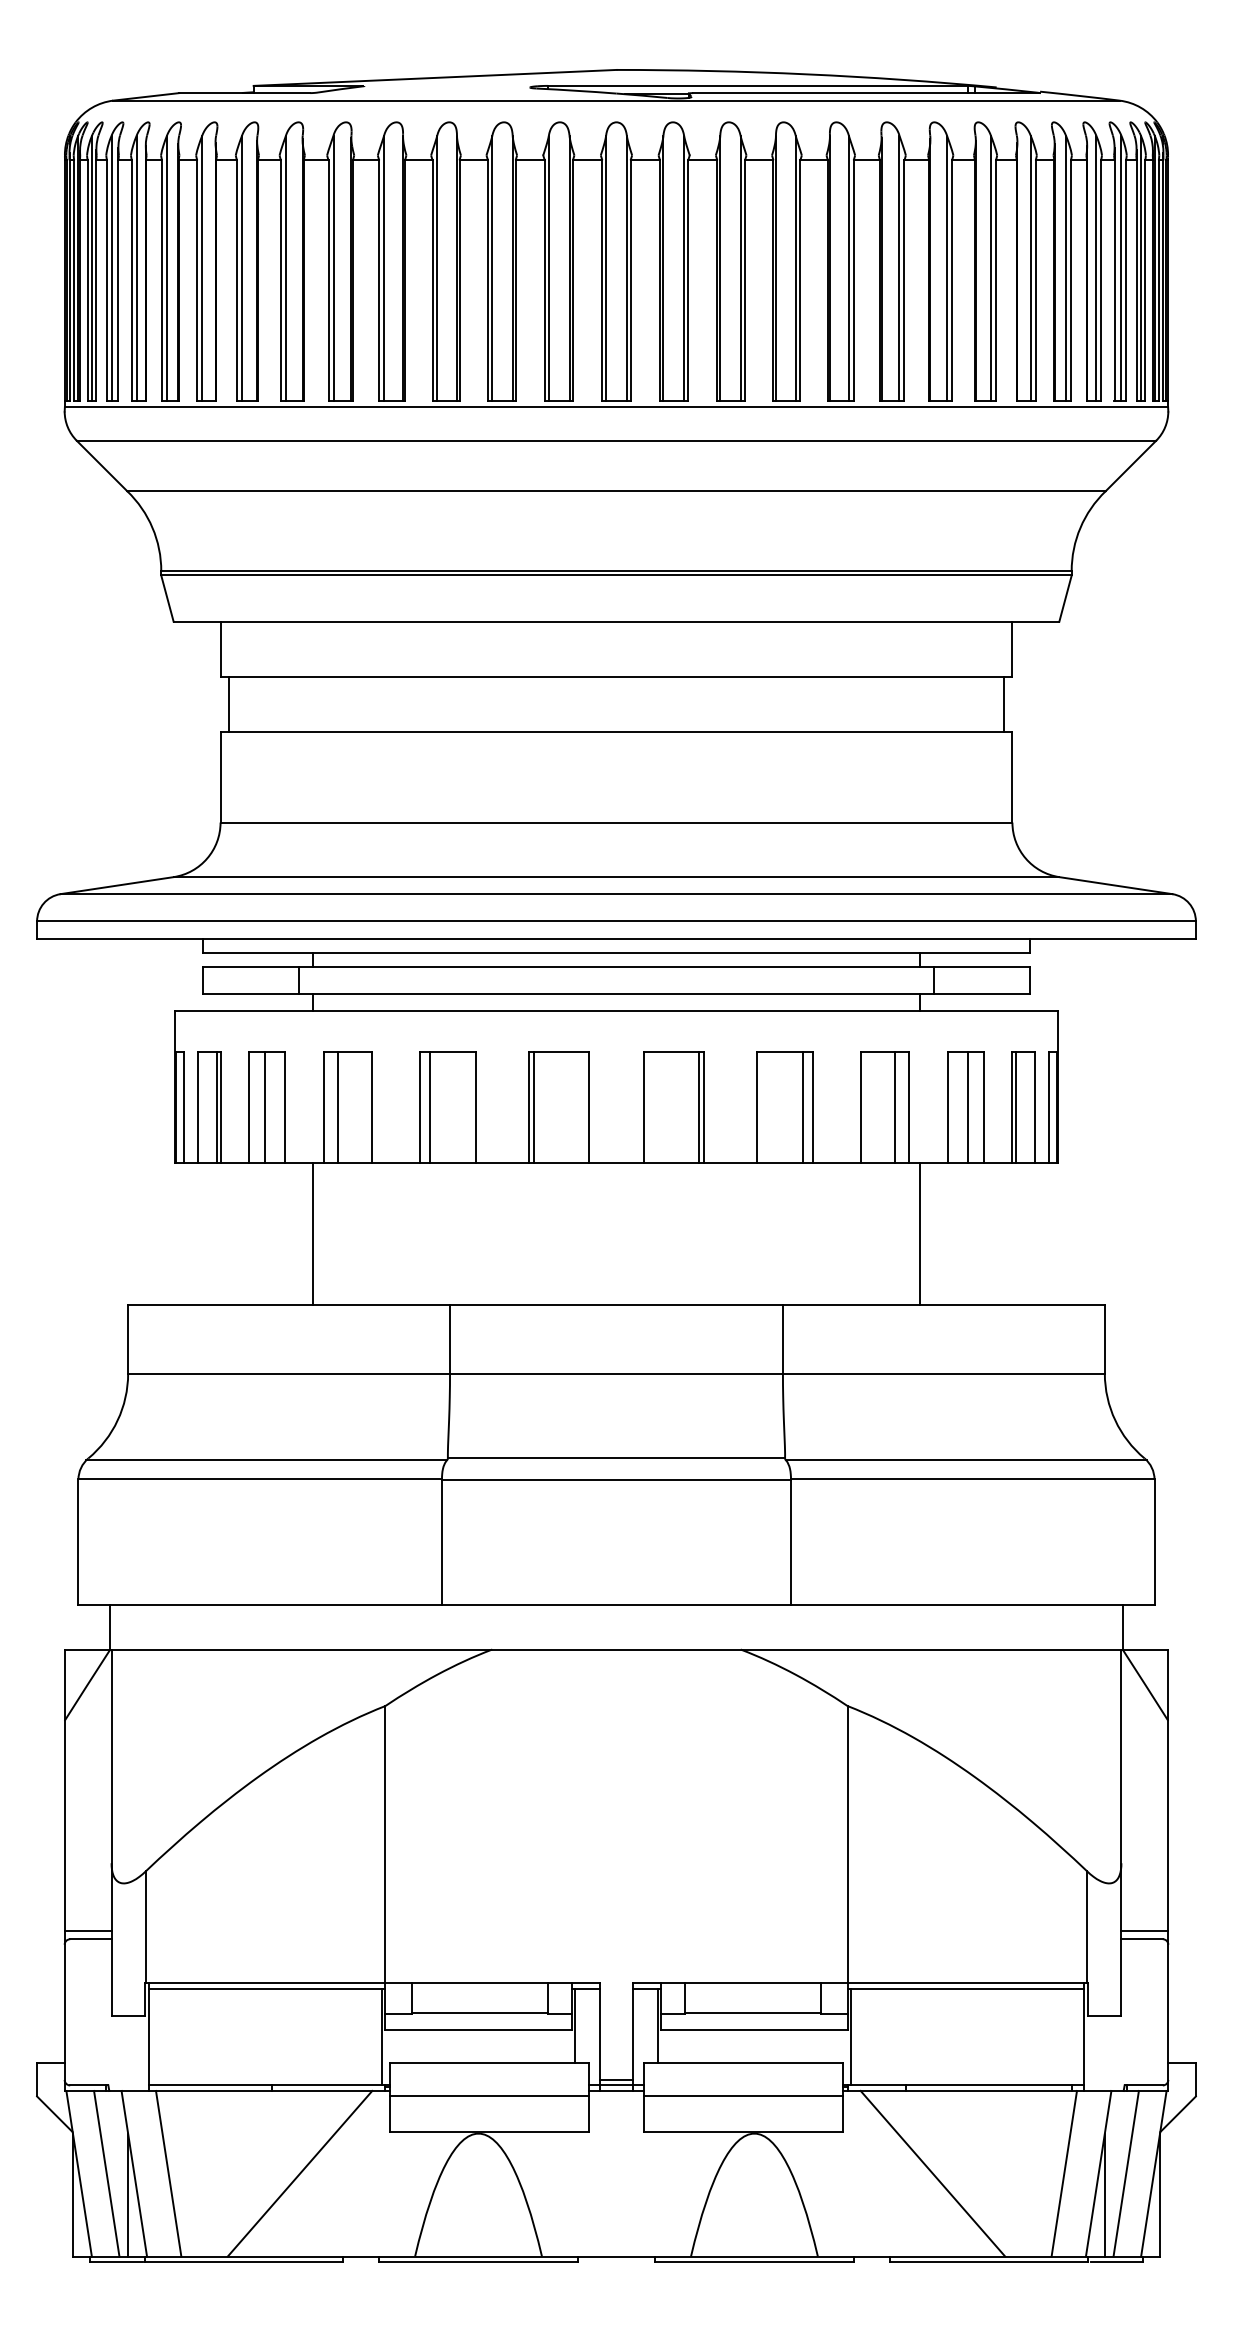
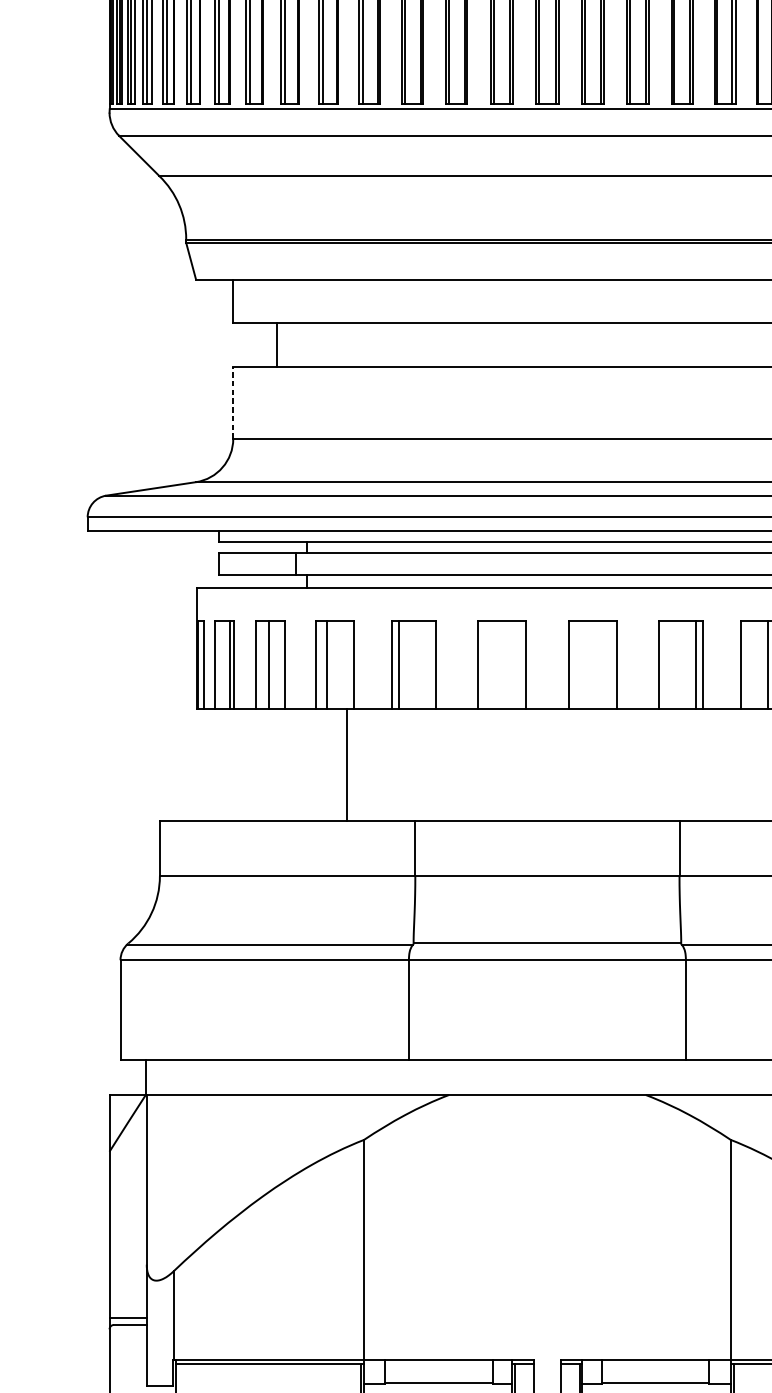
line: (228, 704) -> (276, 345), moved
line: (220, 776) -> (233, 402), solid -> dashed
line: (534, 1107) -> (482, 664), removed
line: (698, 1107) -> (612, 664), removed
line: (313, 1233) -> (347, 764), moved

